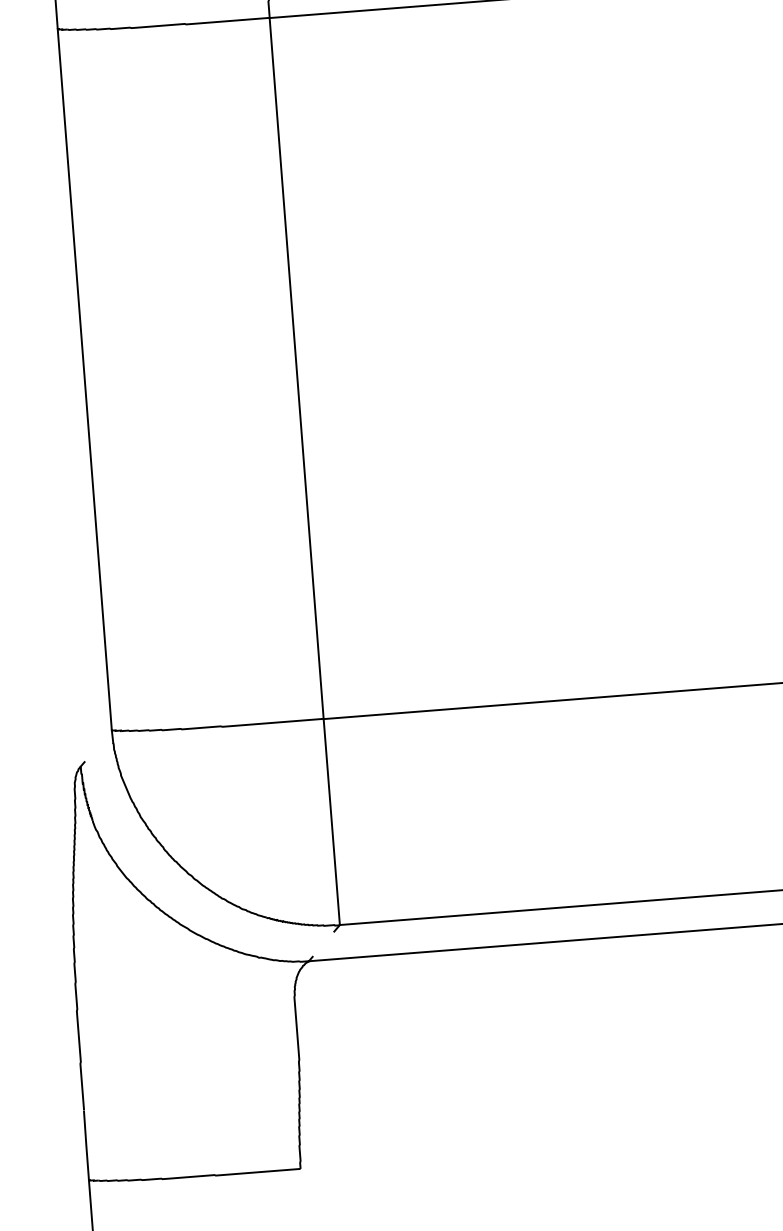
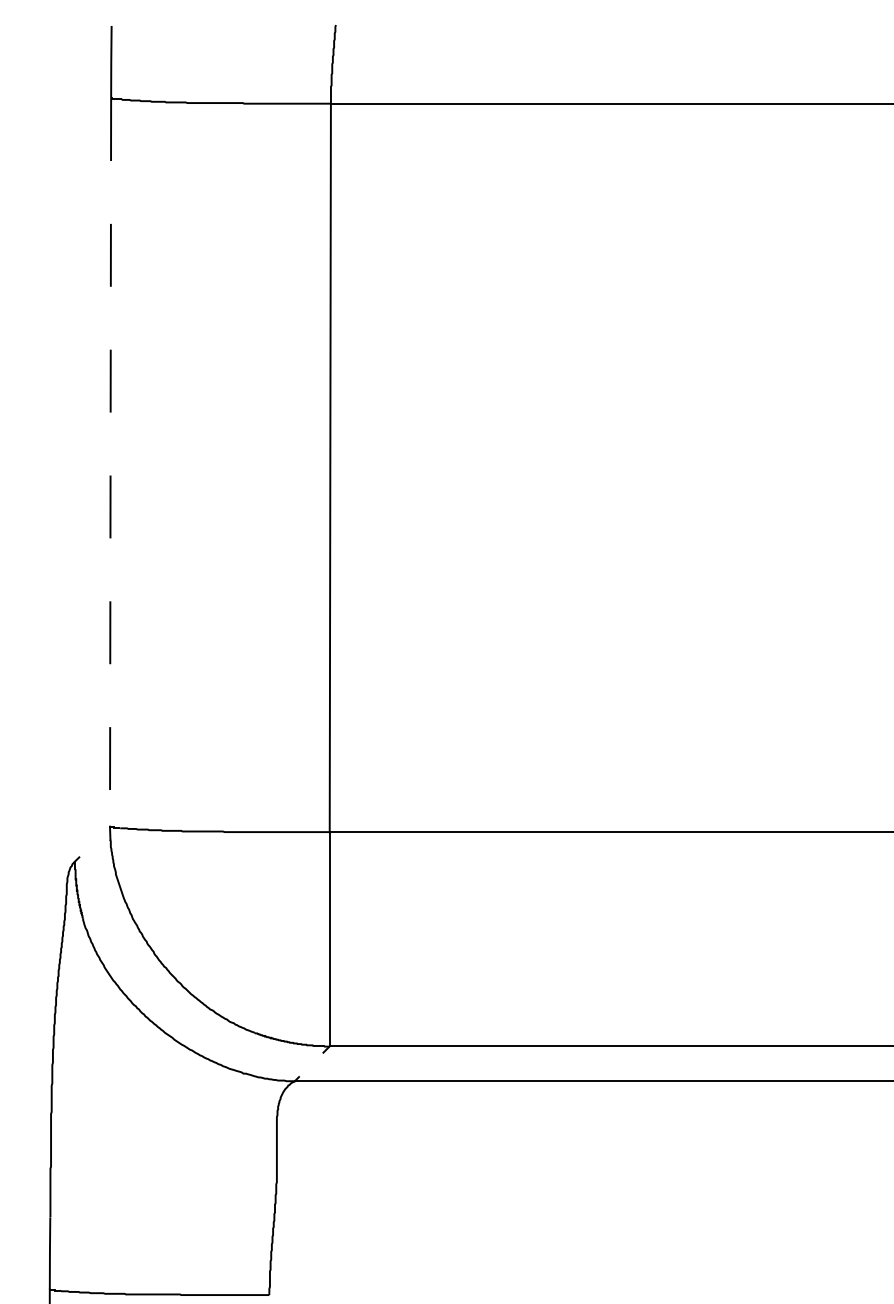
line: (84, 379) -> (110, 462), solid -> dashed

